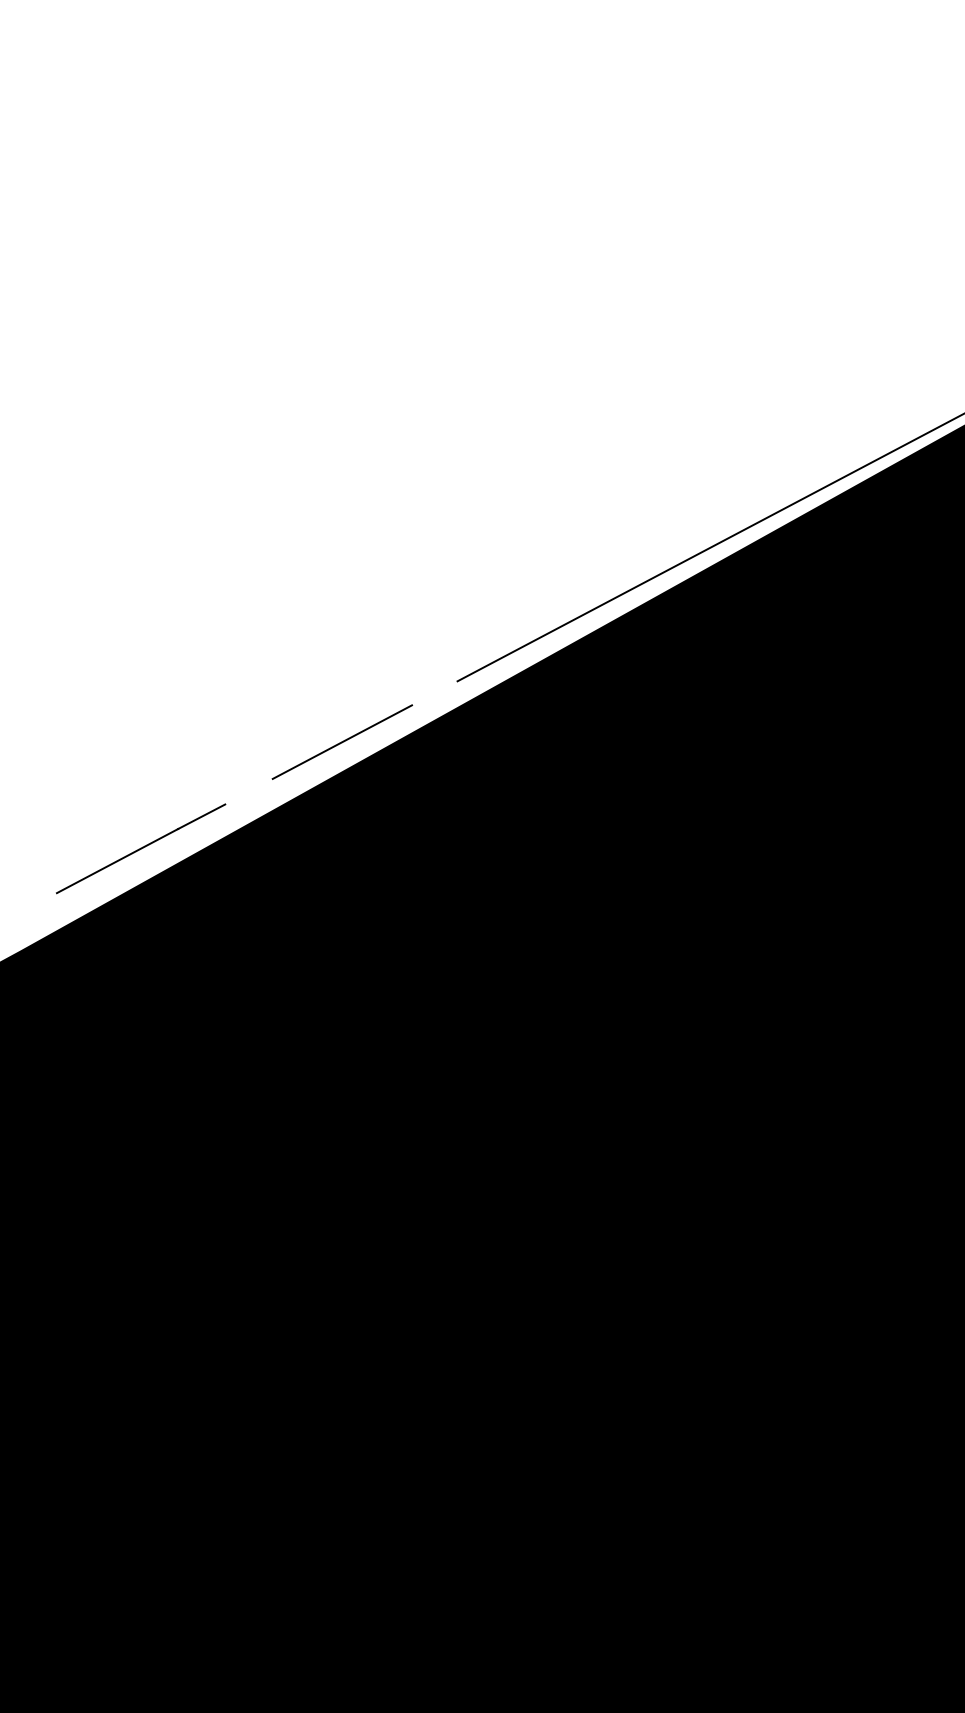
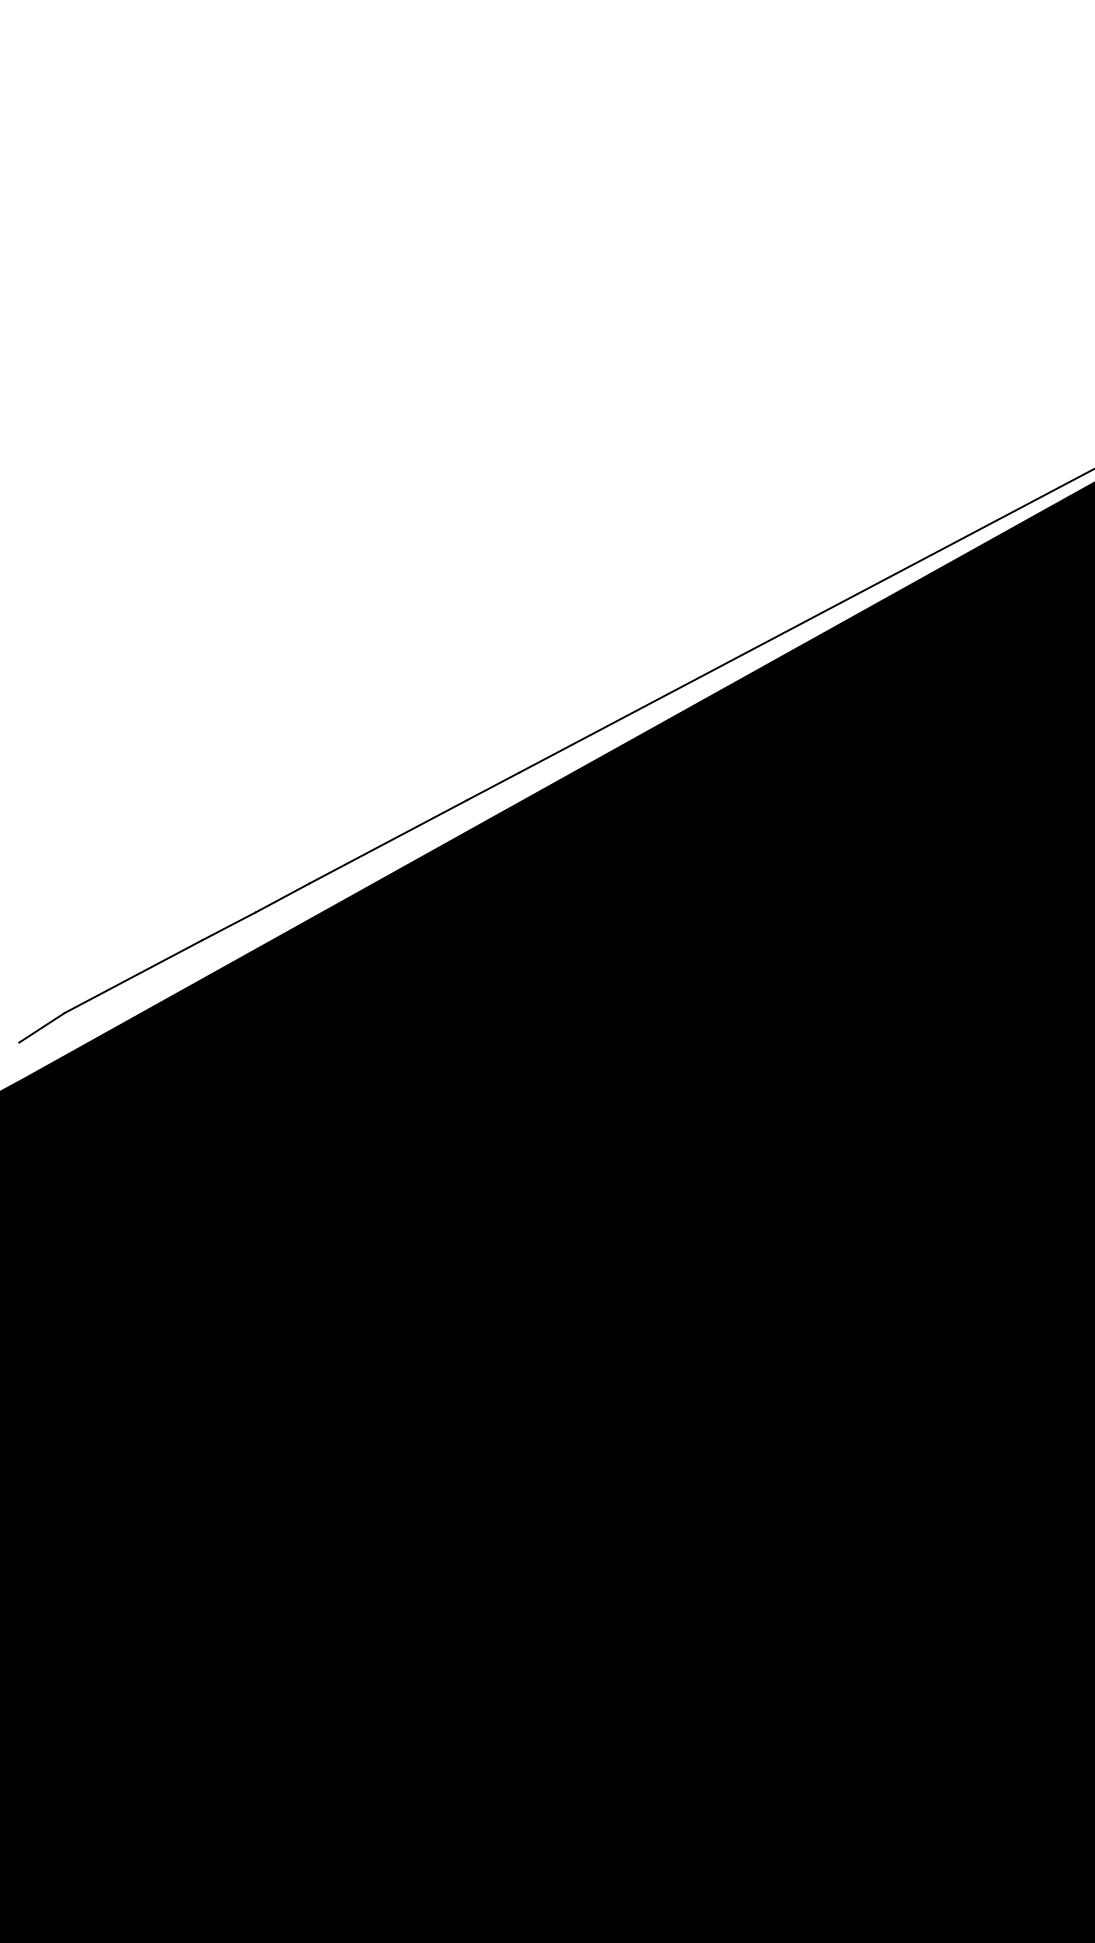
line: (434, 693) -> (493, 786), added
line: (248, 791) -> (282, 897), added
line: (36, 905) -> (41, 1027), added

